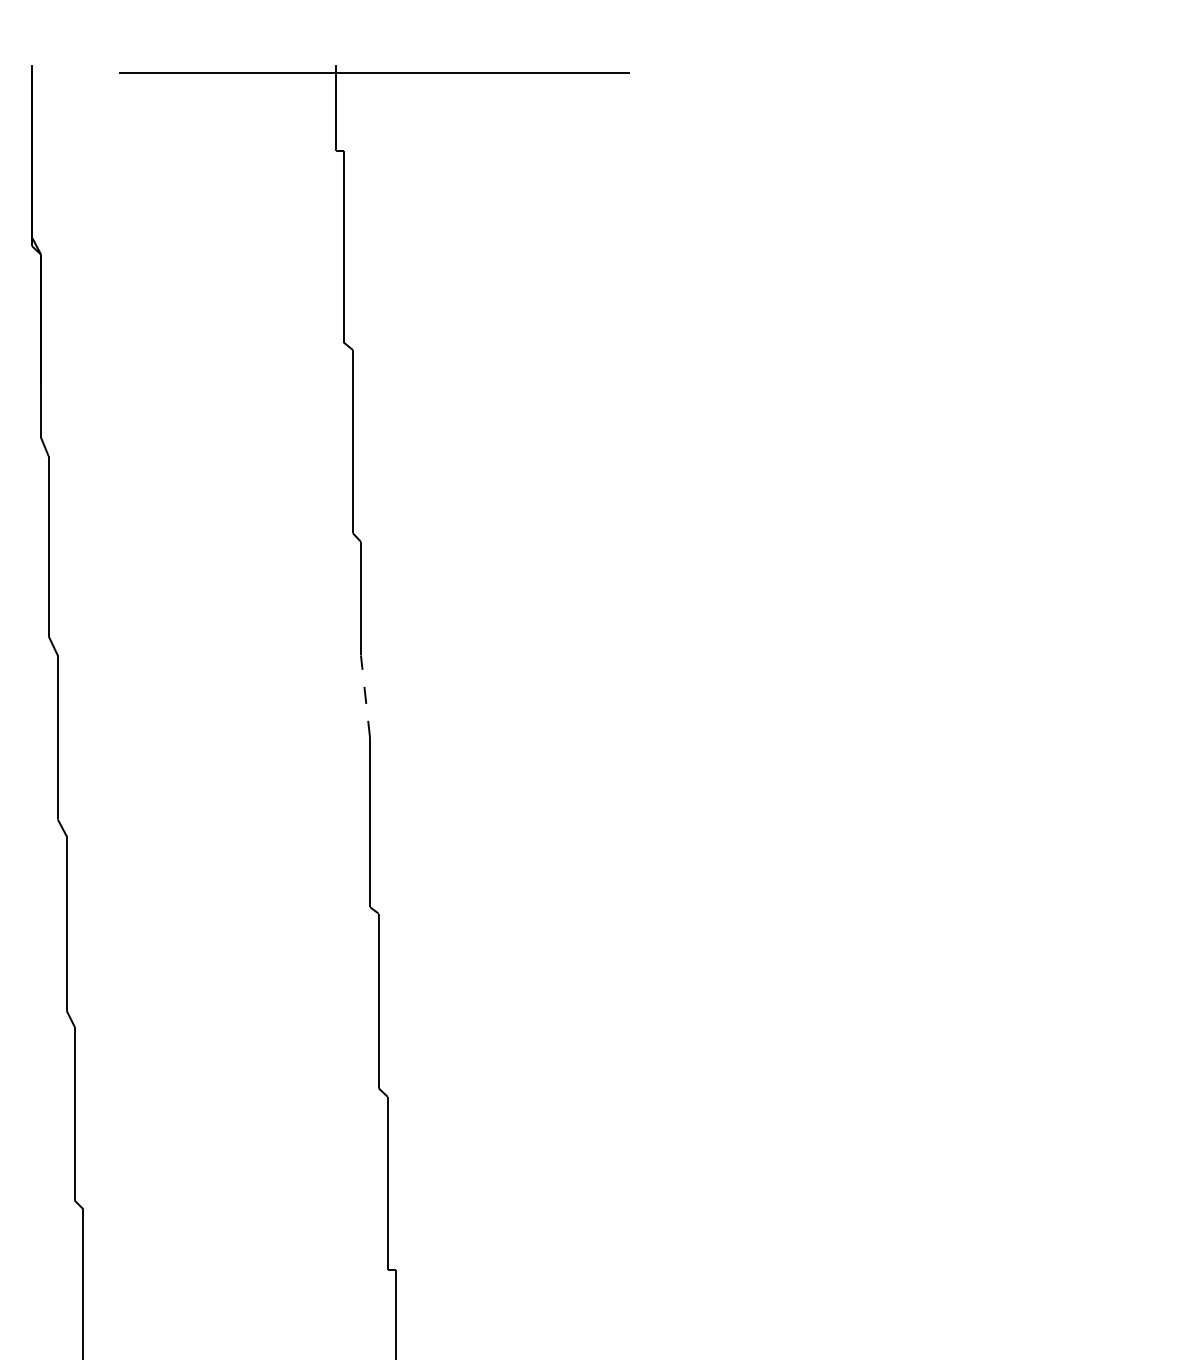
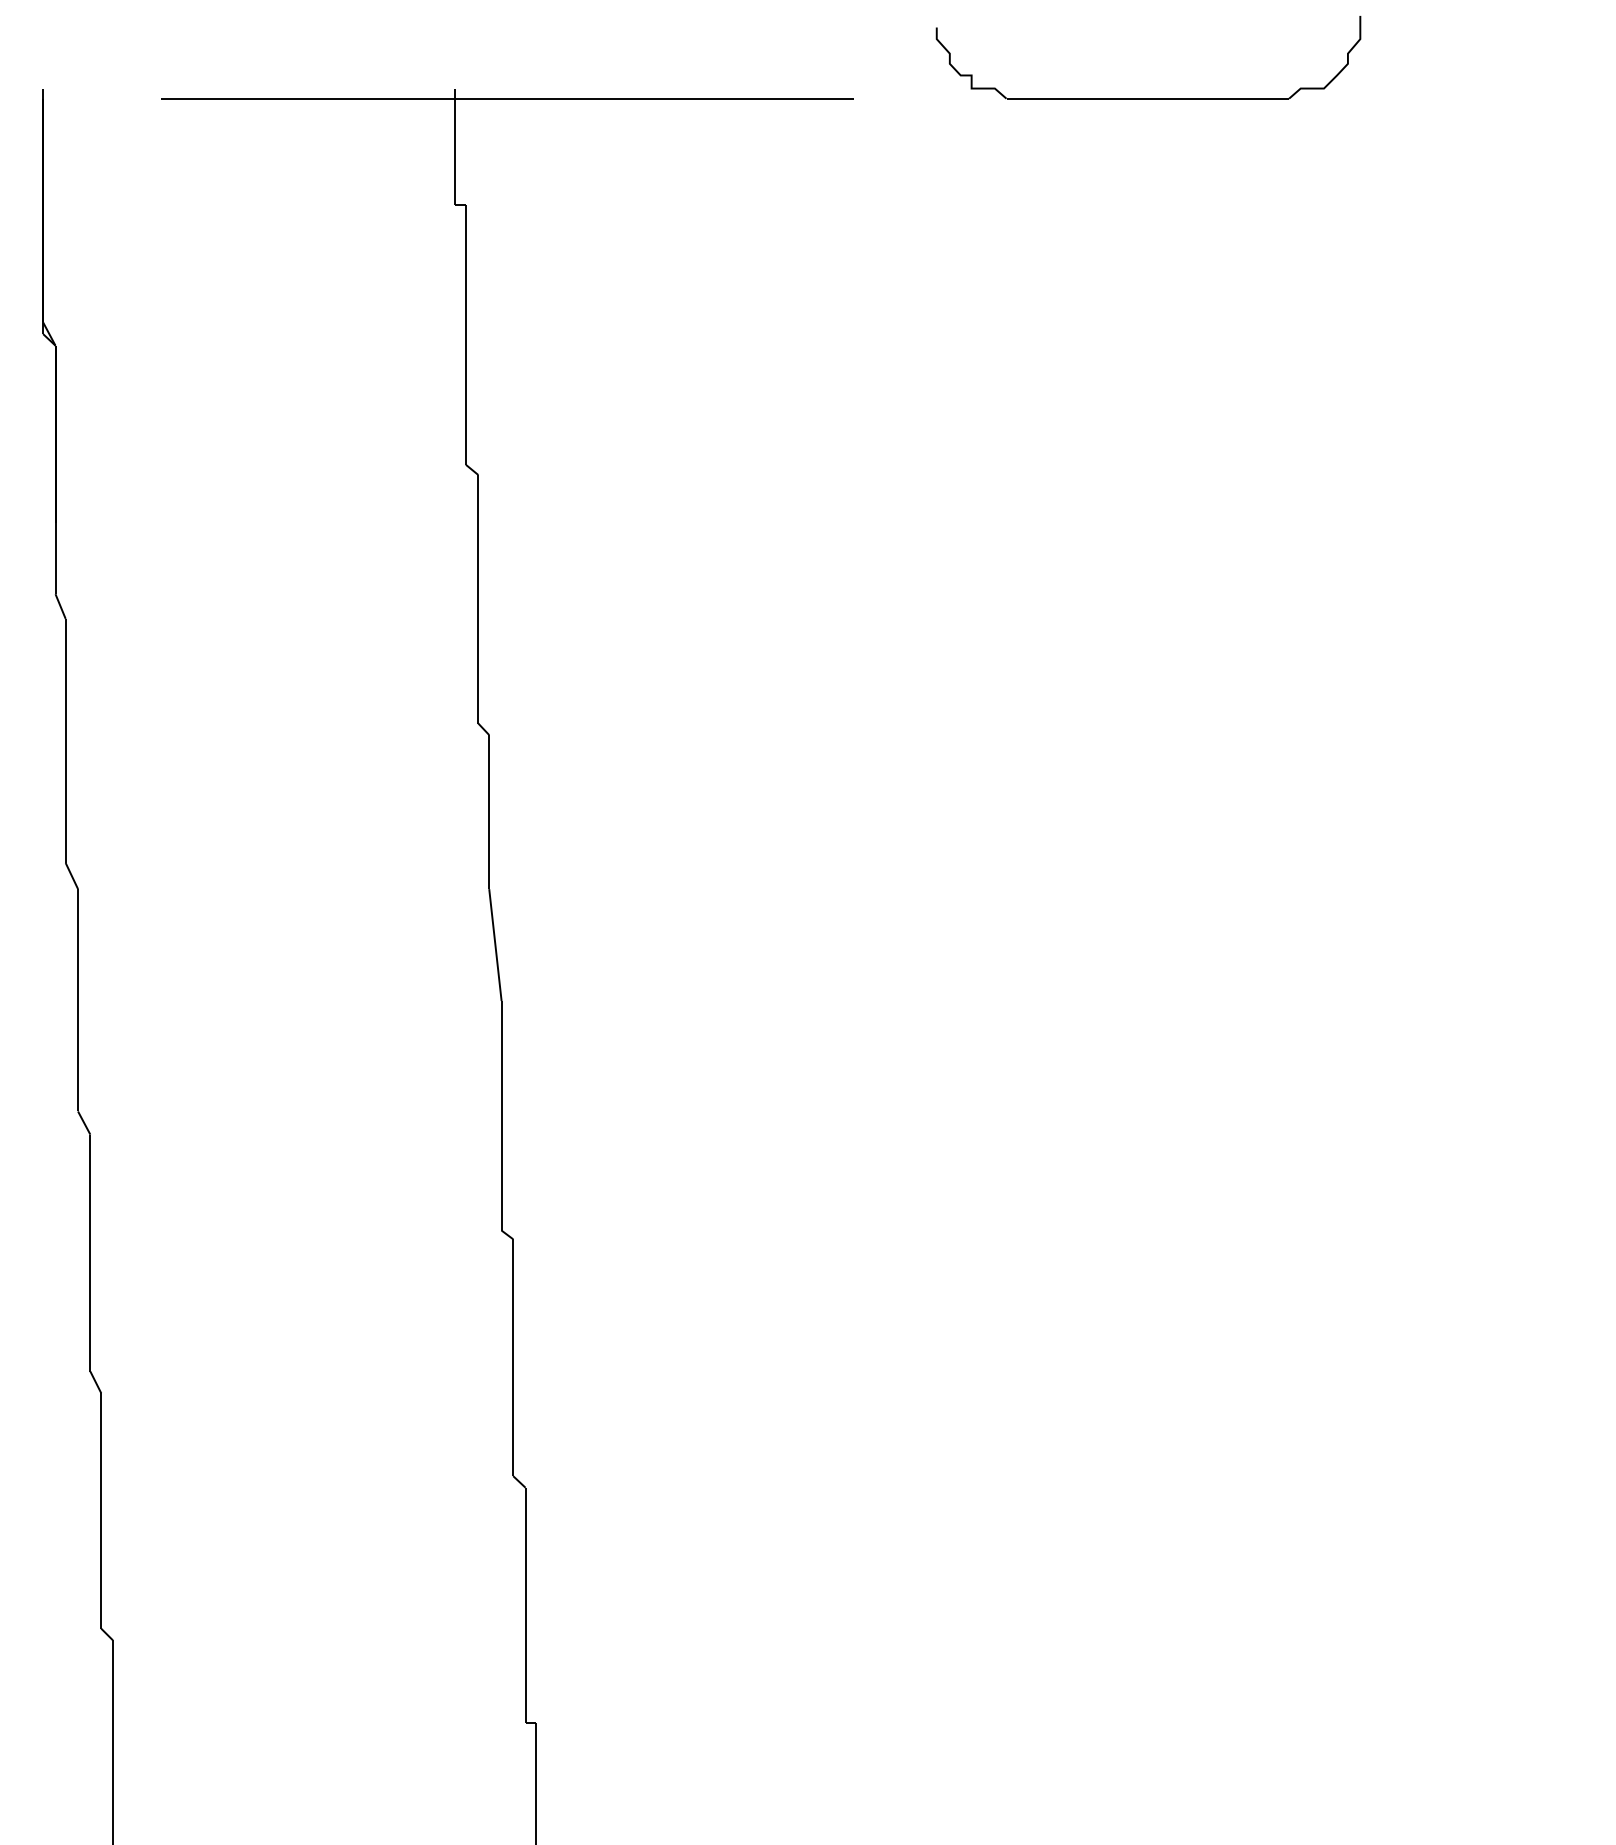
part: (847, 72) -> (1148, 98), added
line: (365, 696) -> (495, 944), dashed -> solid

